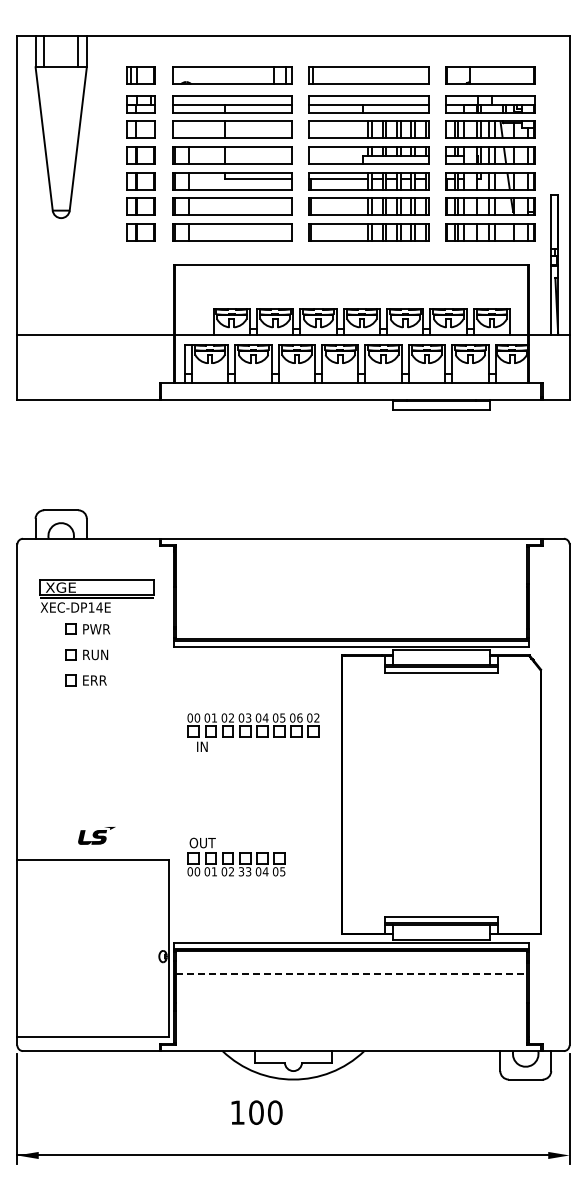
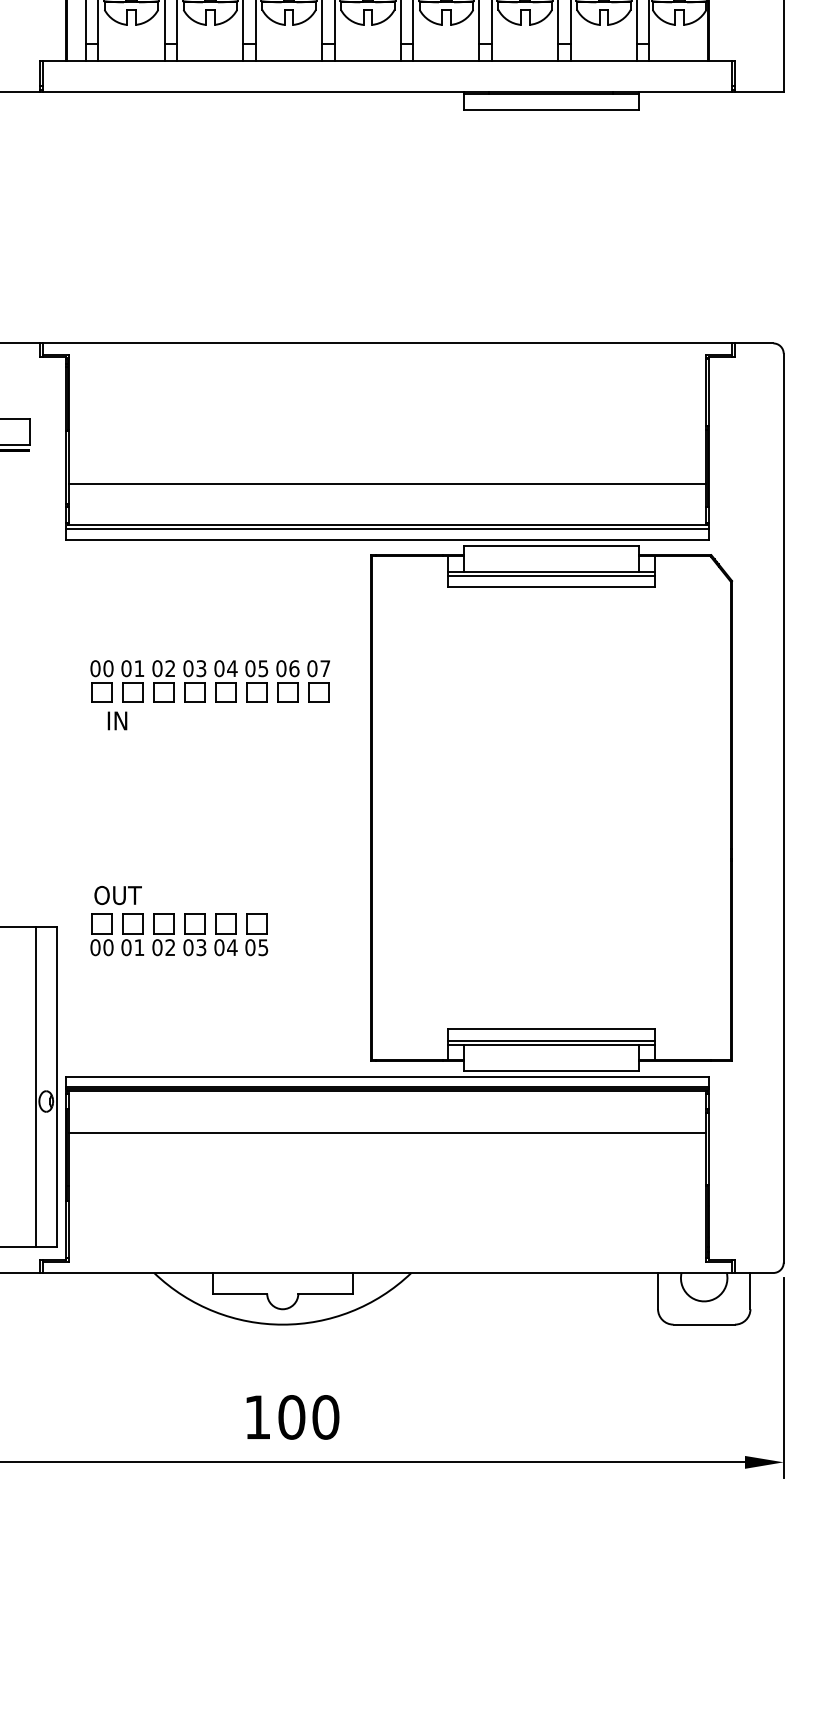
line: (350, 616) -> (386, 484), added
text: (316, 717) -> (324, 667), 02 -> 07
text: (241, 871) -> (188, 947), 33 -> 03
line: (157, 948) -> (36, 1086), added
line: (351, 973) -> (388, 1132), dashed -> solid
text: (256, 1112) -> (291, 1417), moved

